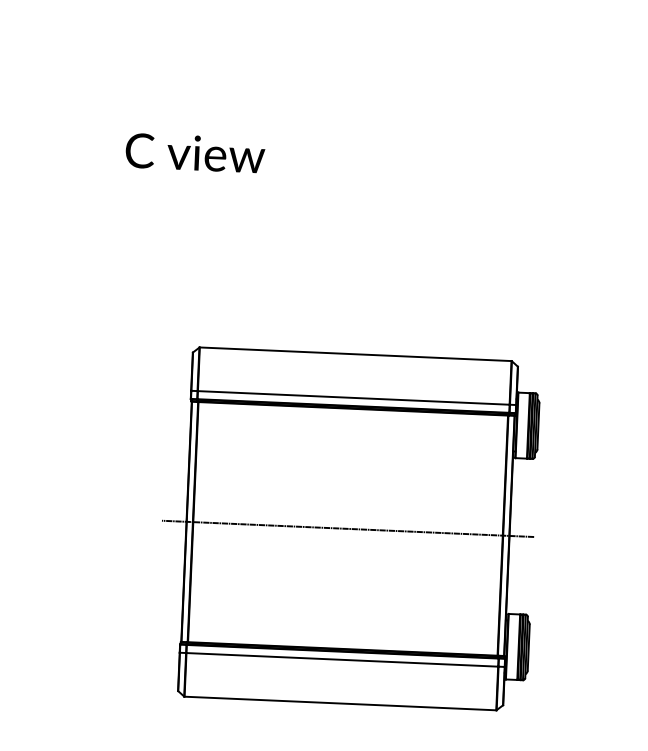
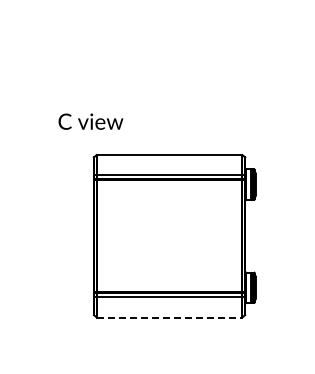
text: (194, 152) -> (90, 121), moved
line: (347, 529) -> (169, 236), removed
line: (340, 703) -> (169, 317), solid -> dashed

